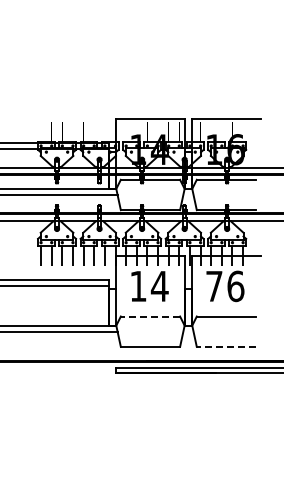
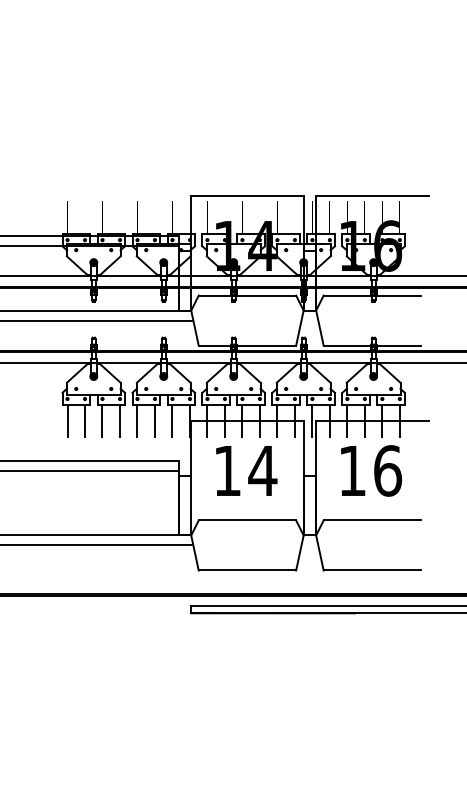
text: (214, 286) -> (352, 471), 76 -> 16
line: (150, 316) -> (247, 520), dashed -> solid
line: (226, 346) -> (372, 569), dashed -> solid

